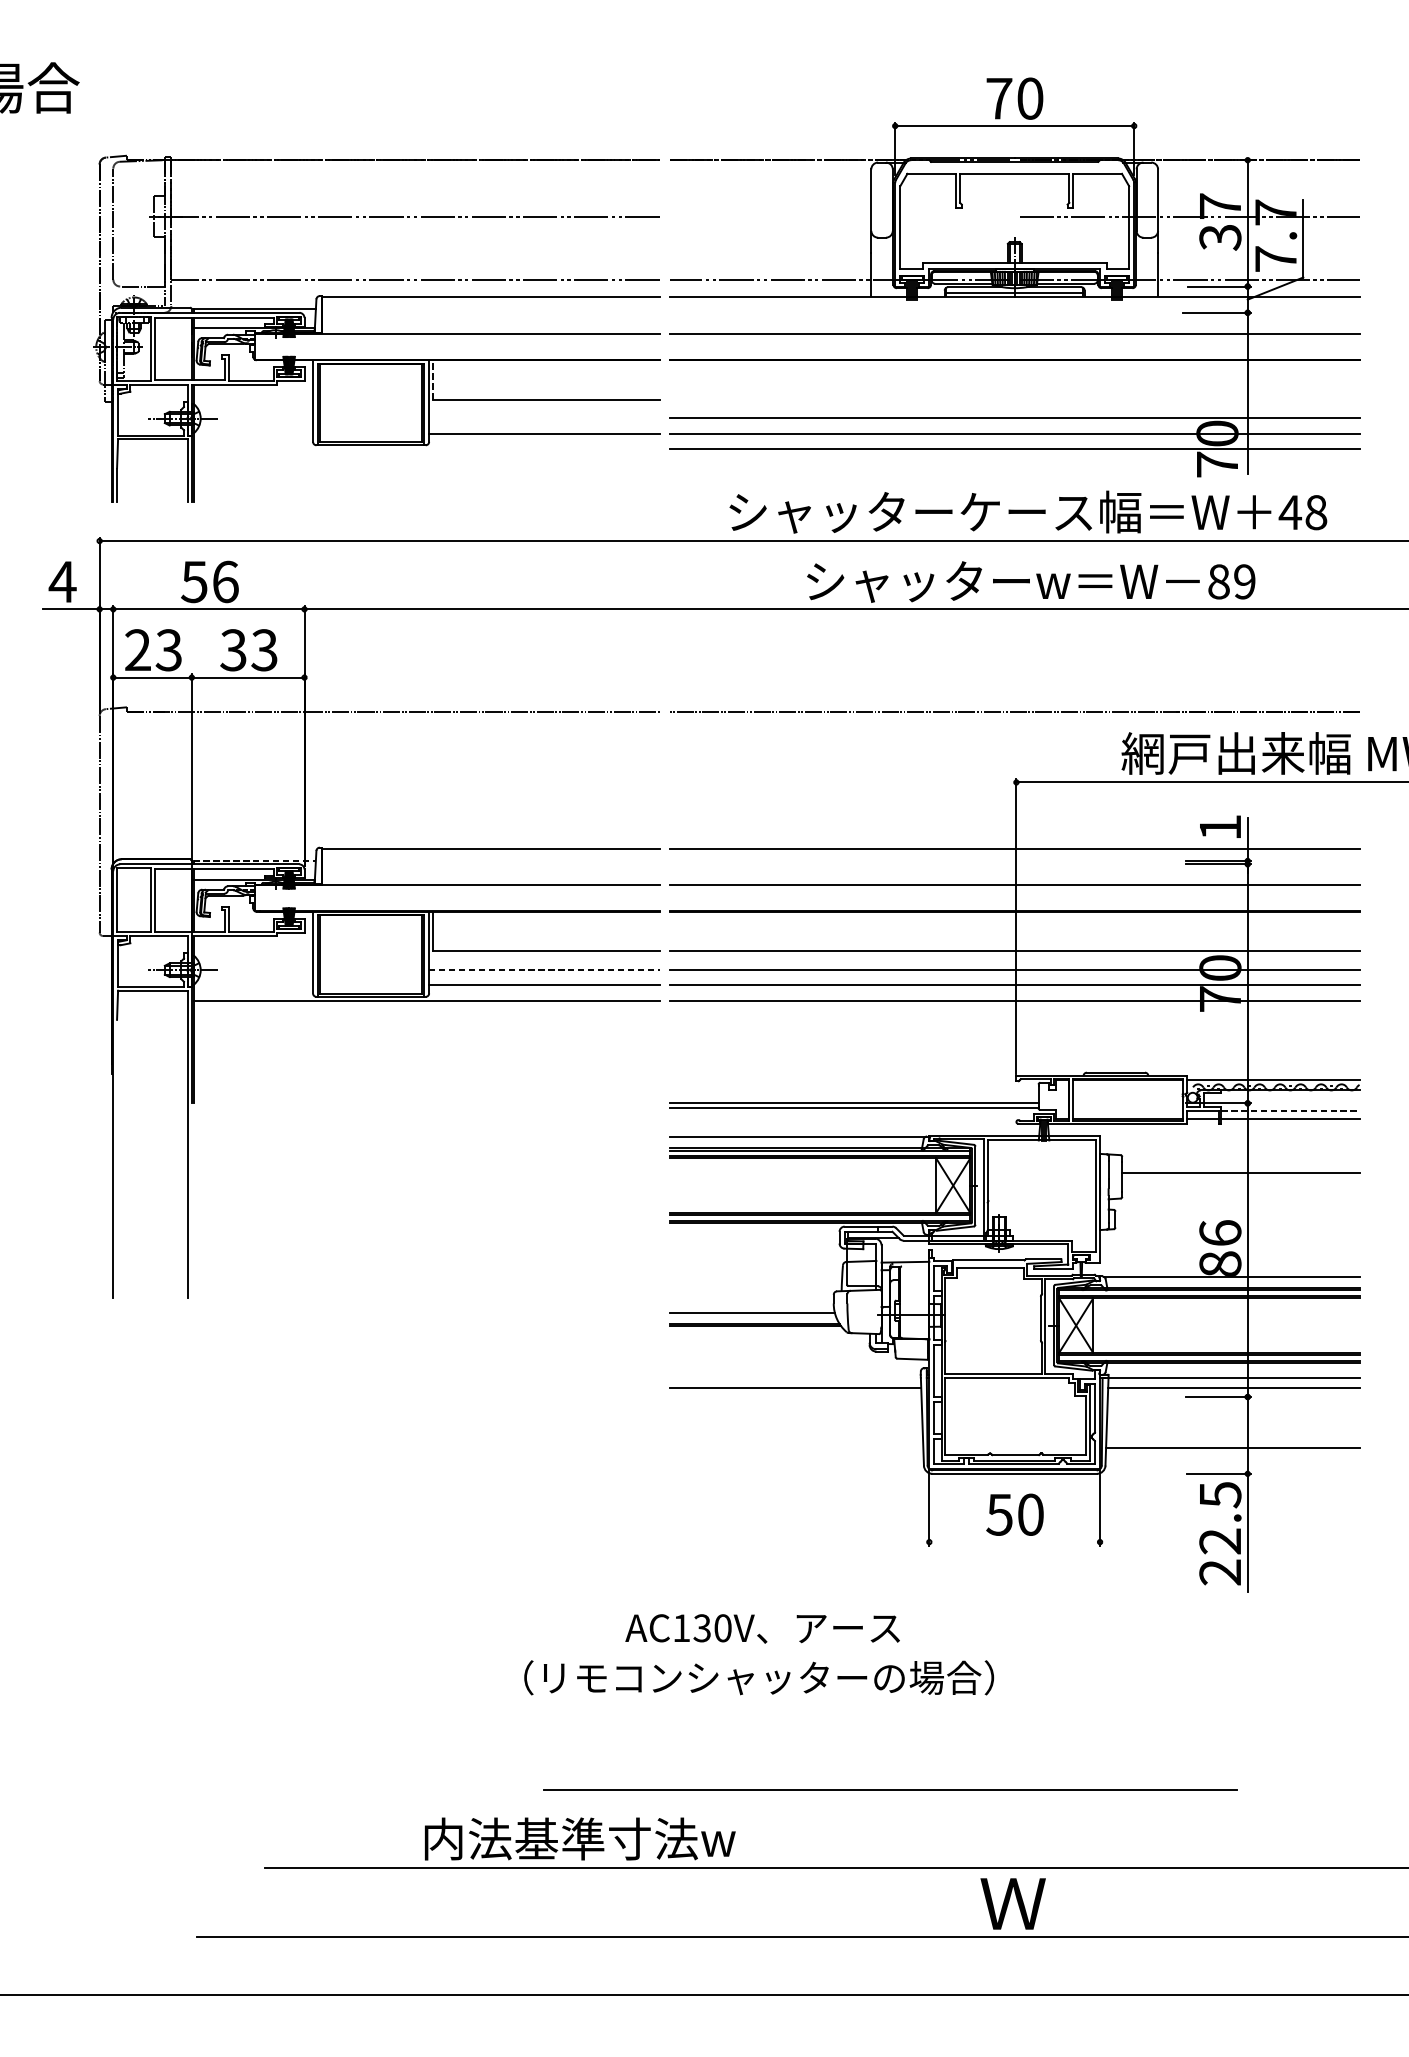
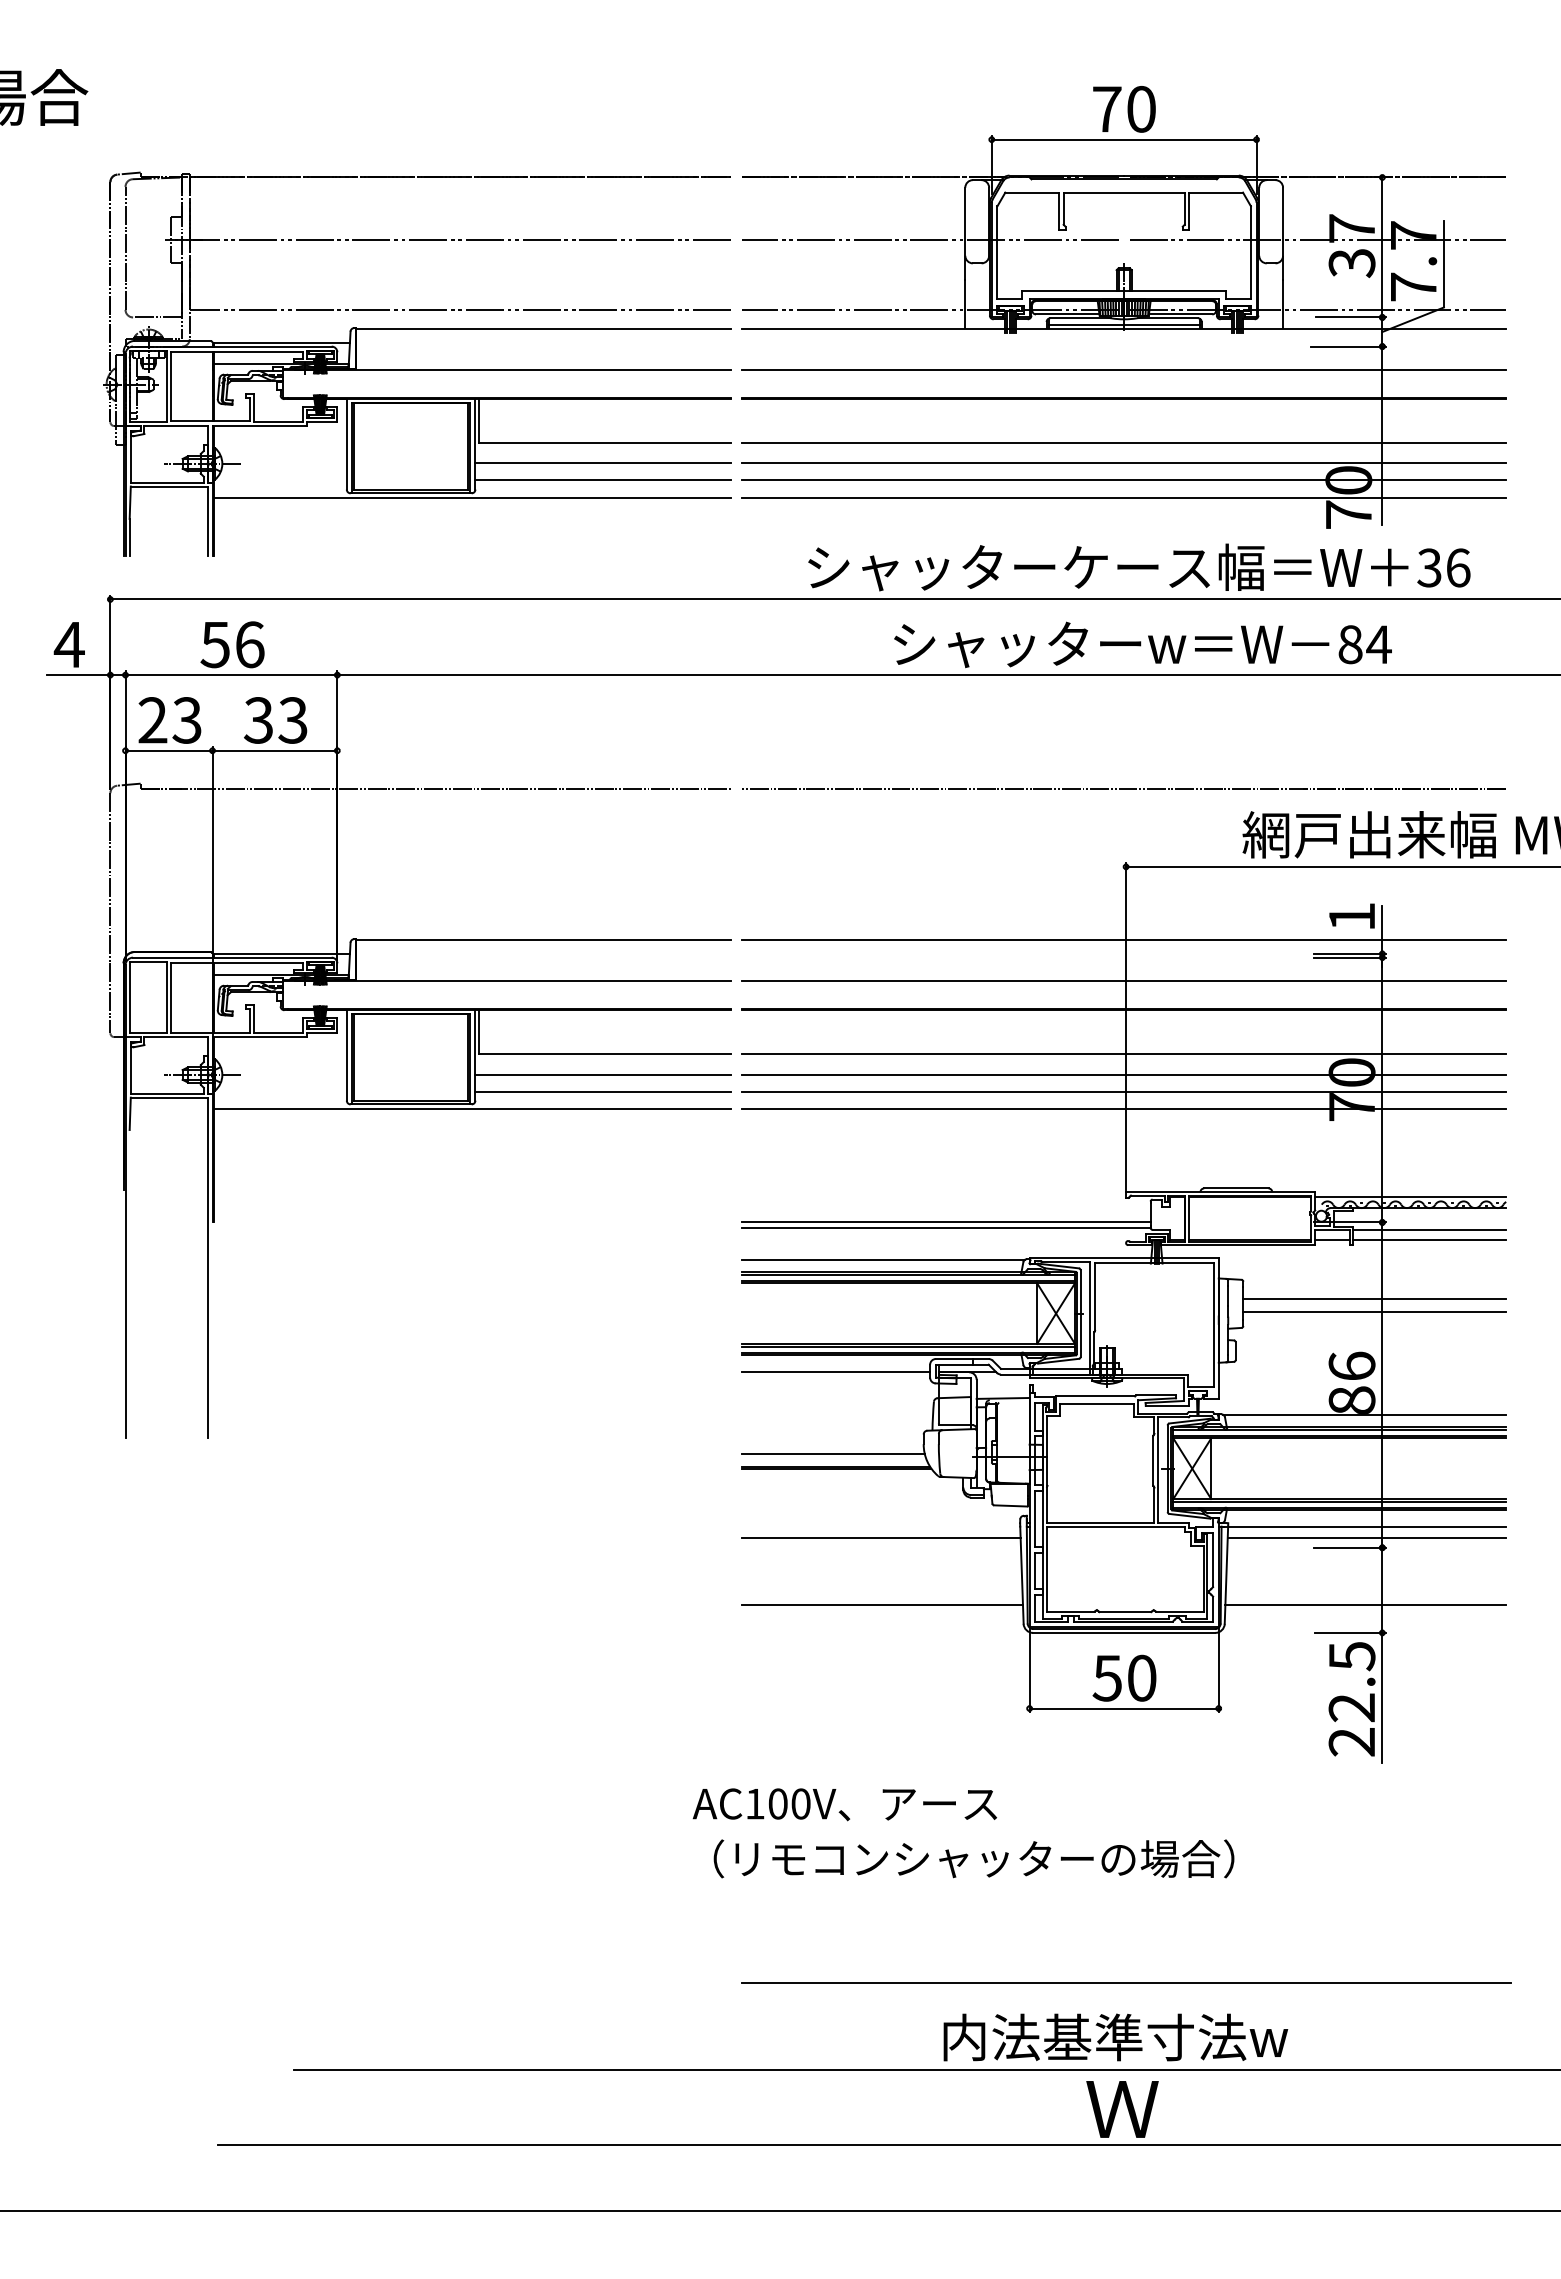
line: (839, 216) -> (930, 239), added
line: (432, 379) -> (479, 420), dashed -> solid
line: (1014, 399) -> (1124, 442), added
line: (543, 418) -> (602, 463), added
line: (426, 449) -> (472, 497), added
text: (1302, 512) -> (1443, 567), 48 -> 36
text: (1244, 581) -> (1378, 644), 89 -> 84
line: (255, 860) -> (282, 953), dashed -> solid
line: (544, 969) -> (603, 1074), dashed -> solid
line: (1290, 1110) -> (1429, 1230), dashed -> solid
line: (1240, 1184) -> (1374, 1312), added
line: (755, 1237) -> (836, 1371), added
line: (796, 1448) -> (882, 1604), added
line: (1014, 1542) -> (1123, 1708), added
text: (701, 1627) -> (777, 1803), AC130V -> AC100V
text: (758, 1677) -> (973, 1858), moved
line: (890, 1789) -> (1126, 1982), moved
text: (579, 1839) -> (1115, 2037), moved

